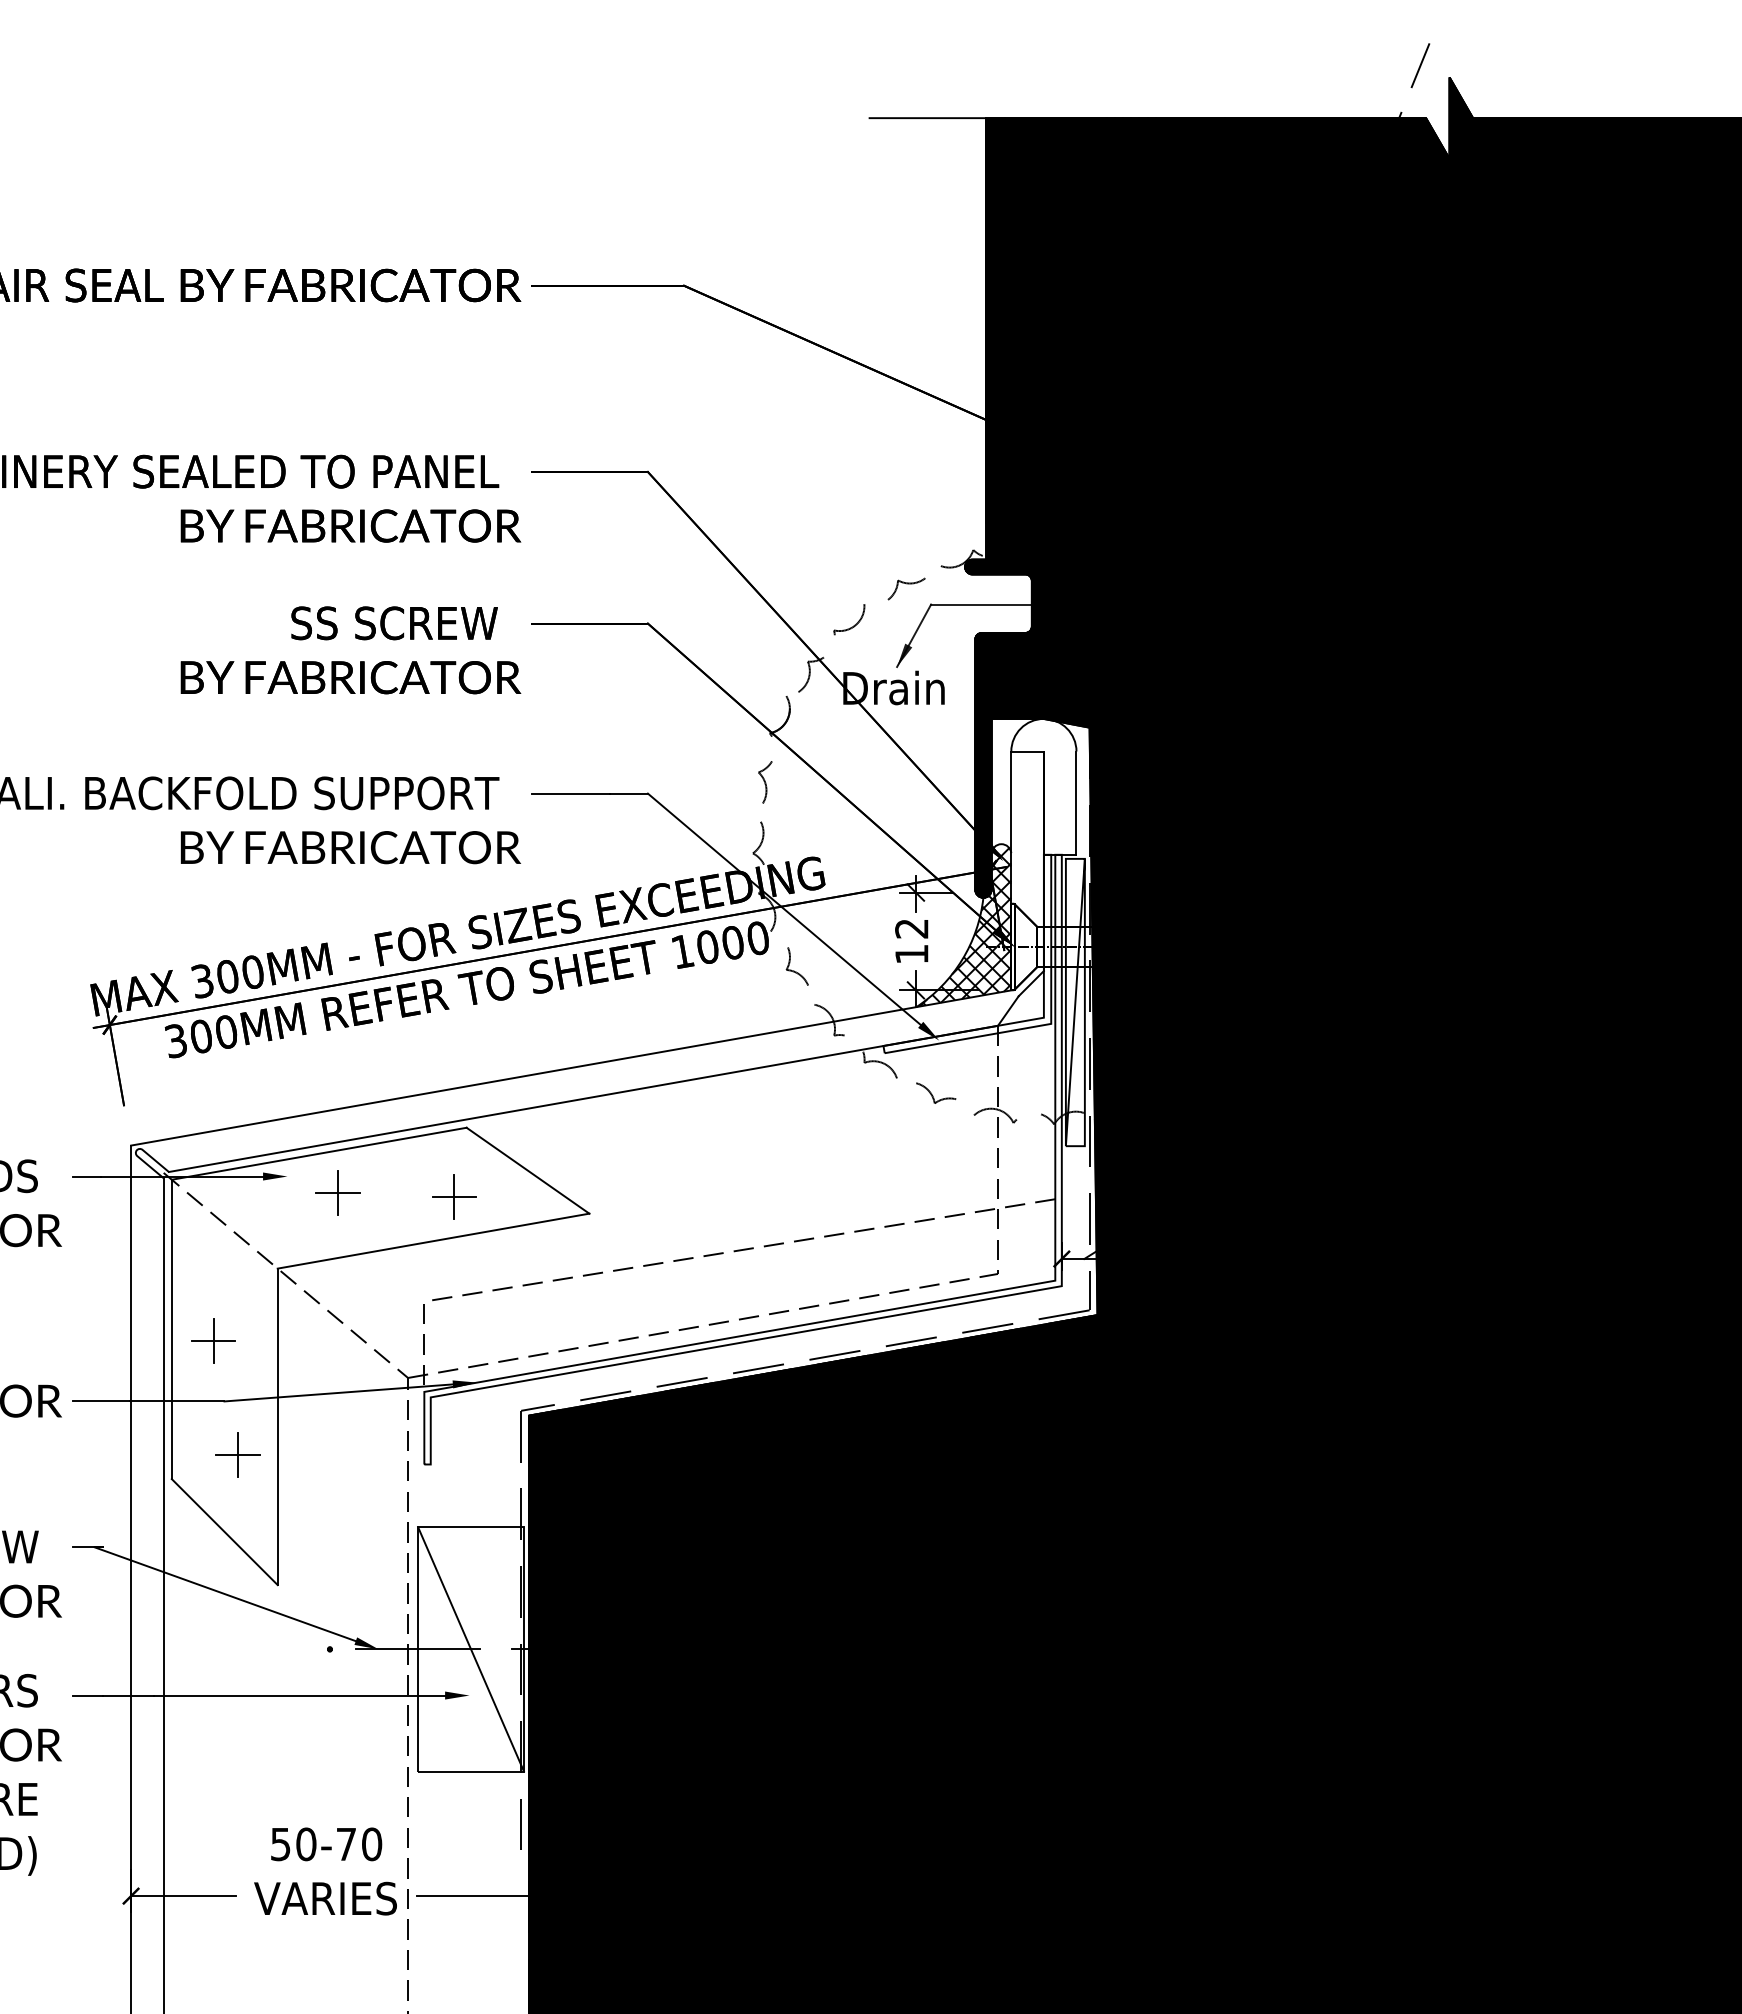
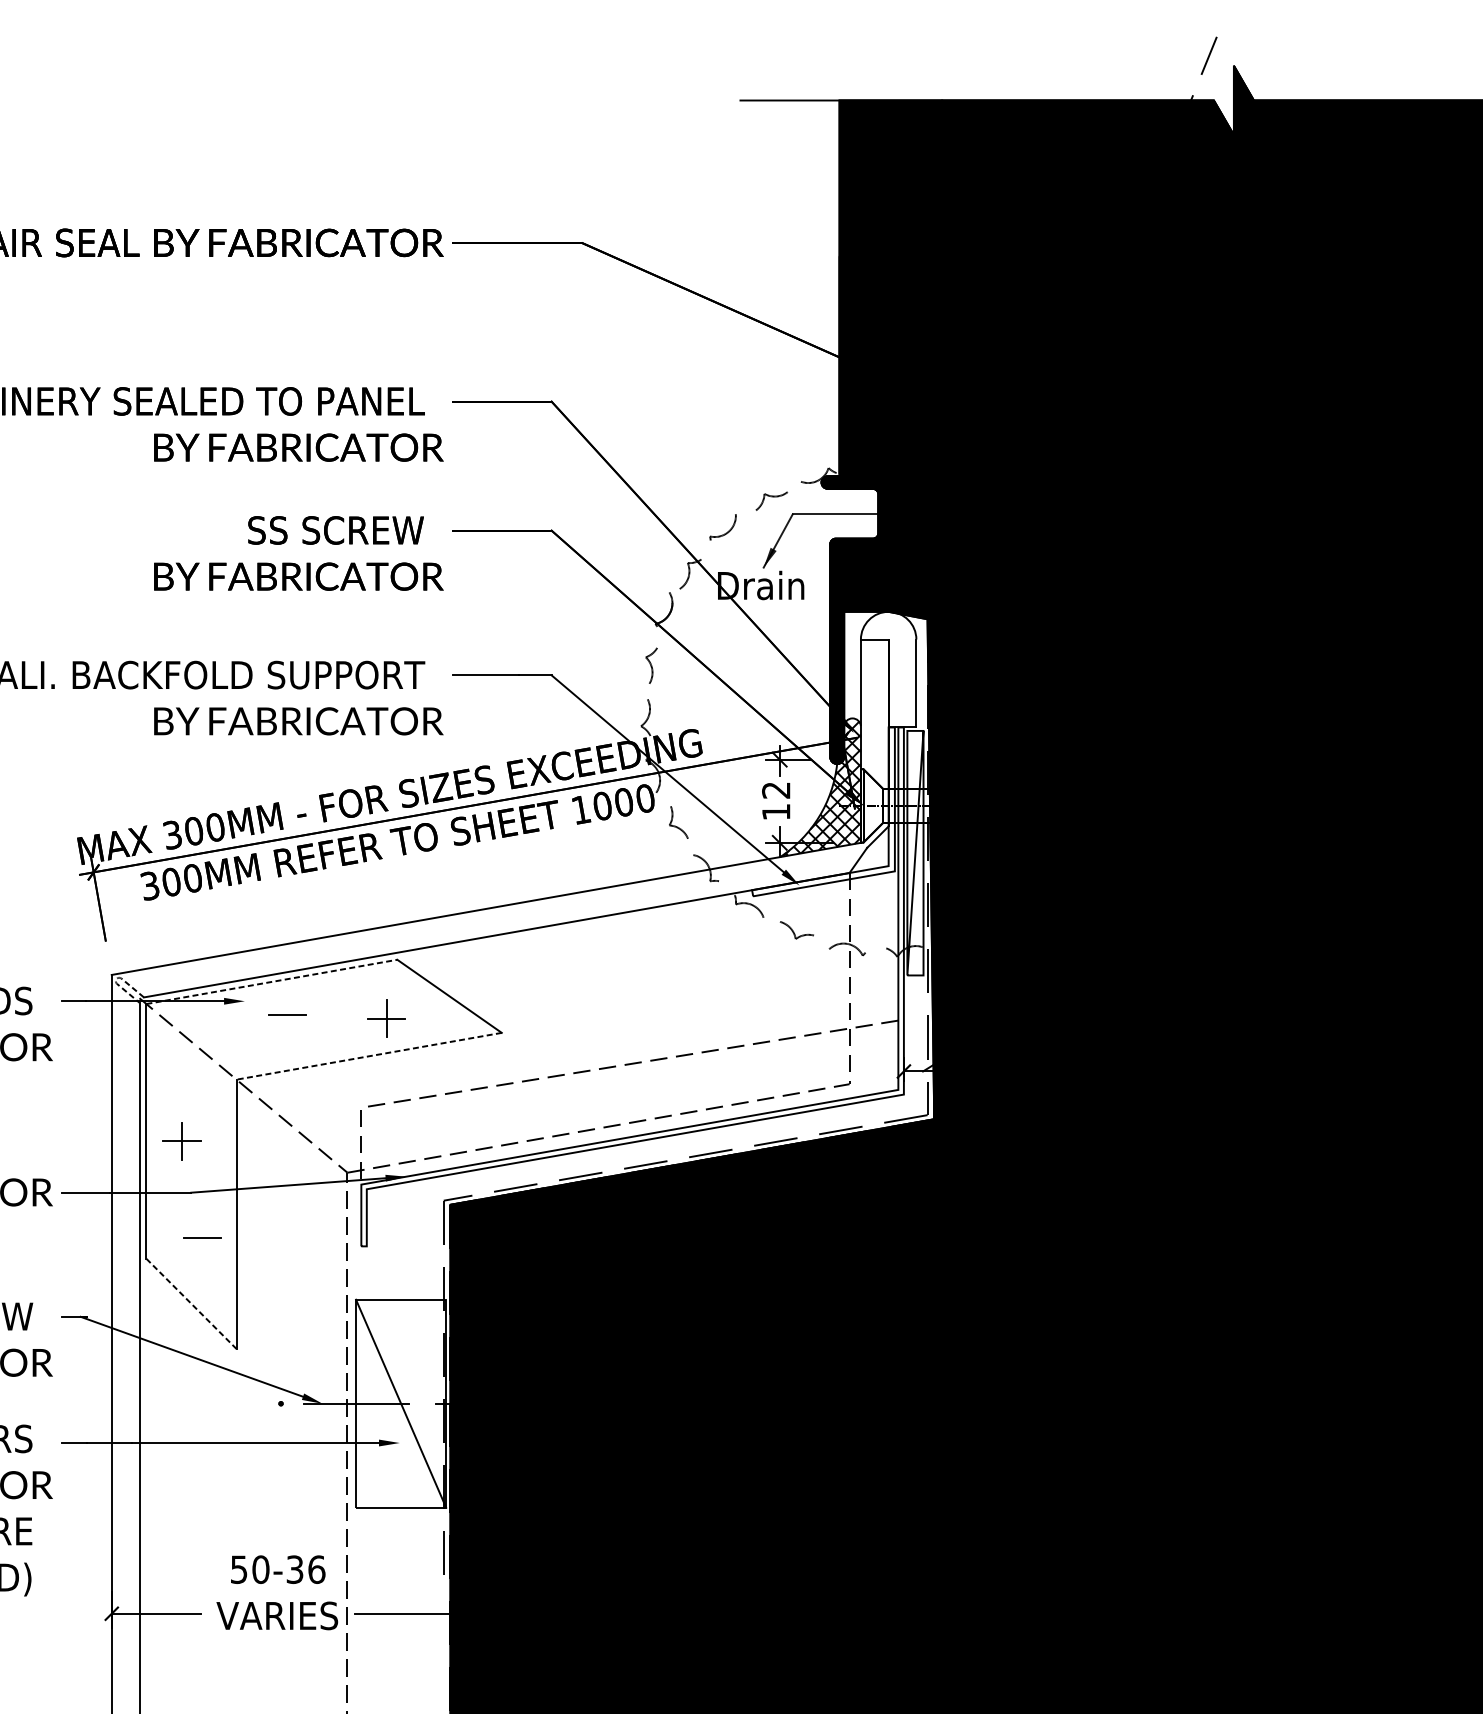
line: (136, 1150) -> (116, 979), solid -> dashed
line: (319, 1153) -> (272, 981), solid -> dashed
line: (337, 1192) -> (287, 1014), removed
line: (433, 1241) -> (369, 1056), solid -> dashed
line: (237, 1454) -> (202, 1237), removed
line: (224, 1532) -> (191, 1304), solid -> dashed
text: (359, 1844) -> (306, 1569), 50-70 -> 50-36

